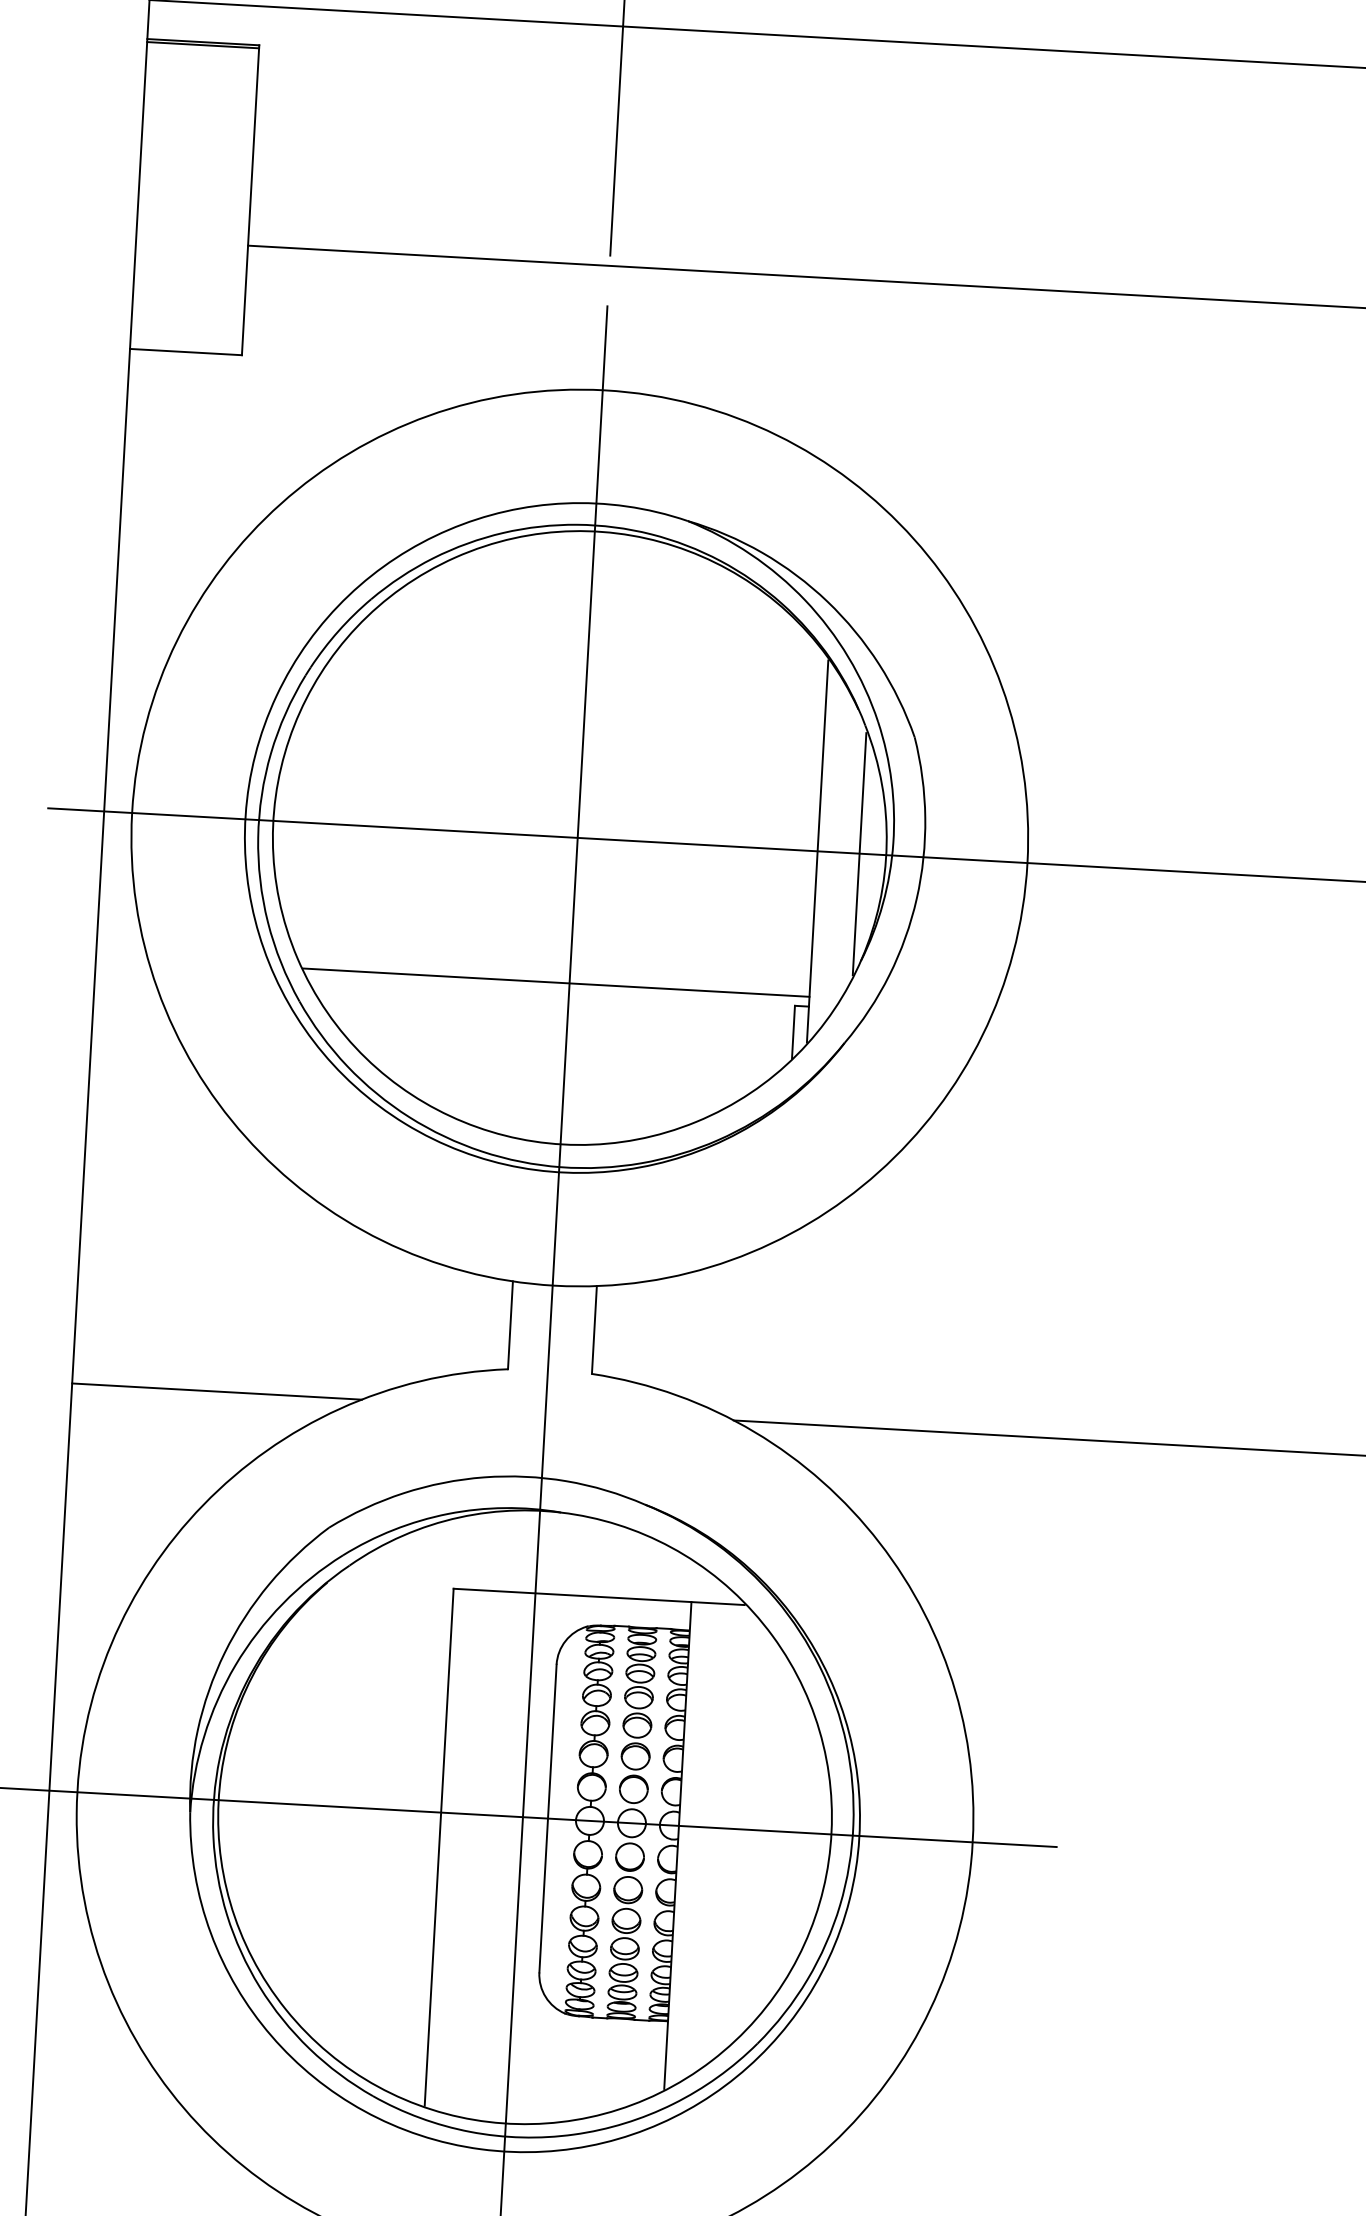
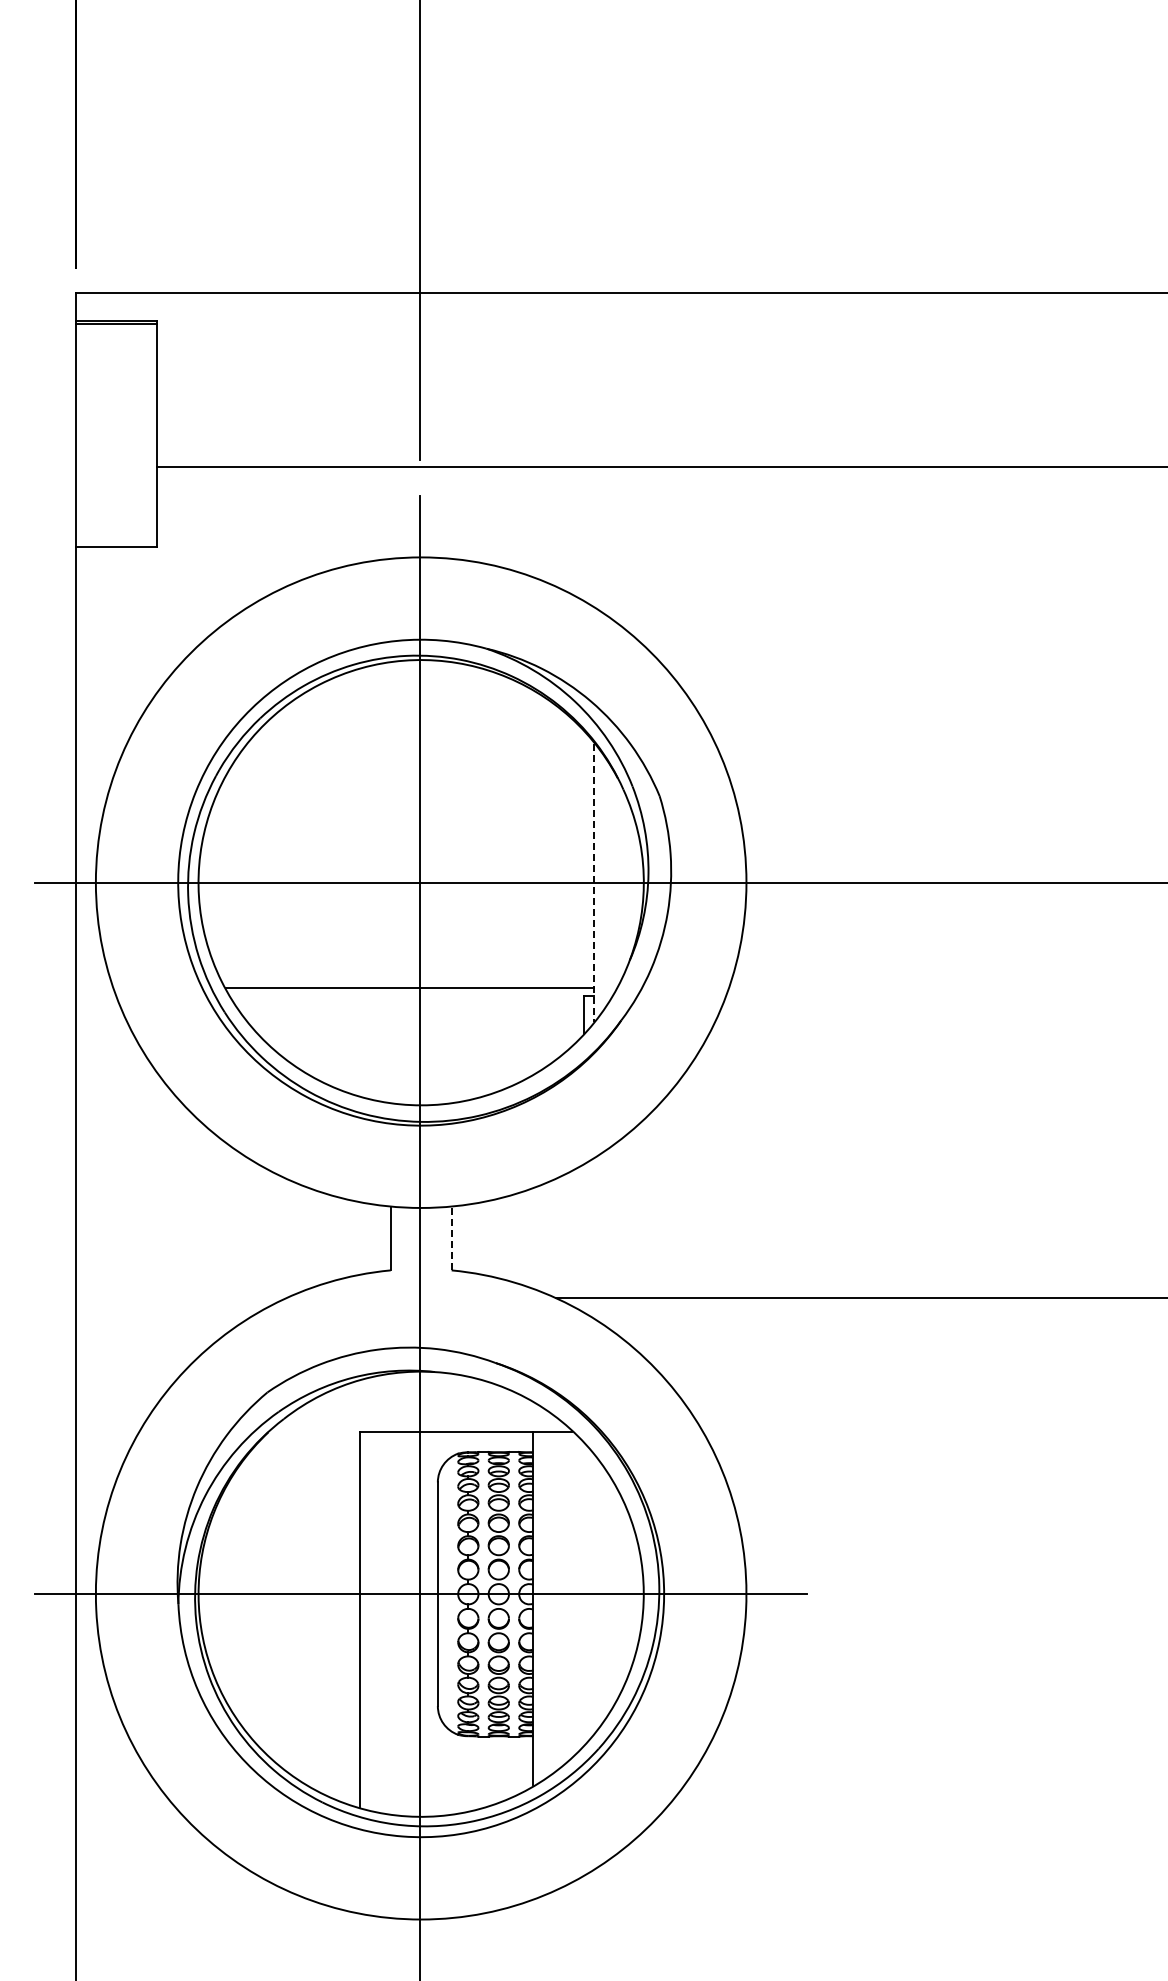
line: (816, 851) -> (593, 882), solid -> dashed
line: (859, 853) -> (624, 882), removed
line: (594, 1330) -> (451, 1238), solid -> dashed
line: (216, 1391) -> (180, 1298), removed

